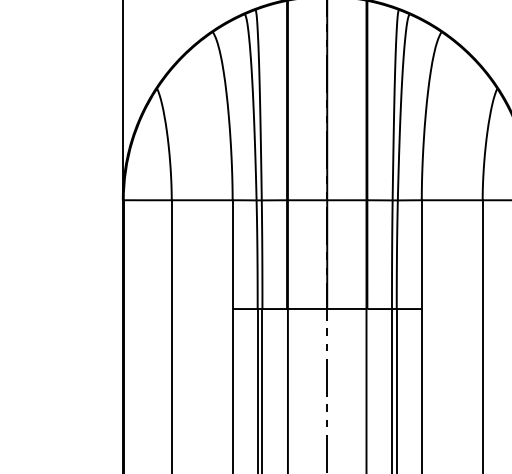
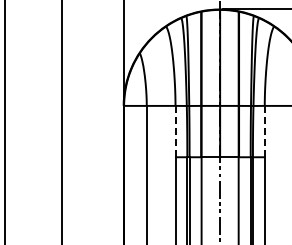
line: (232, 254) -> (175, 131), solid -> dashed
line: (421, 254) -> (264, 131), solid -> dashed

